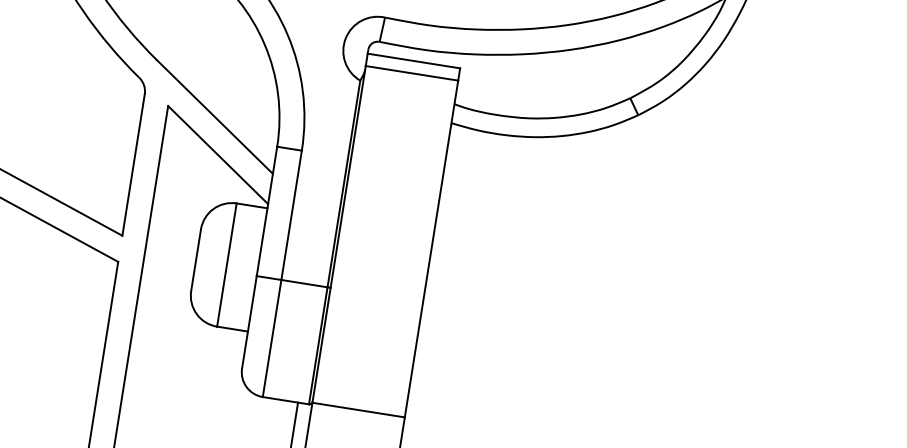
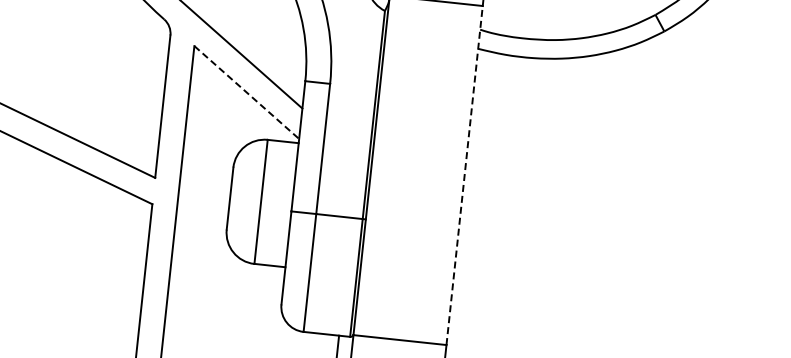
line: (218, 155) -> (247, 92), solid -> dashed
line: (431, 248) -> (464, 175), solid -> dashed

